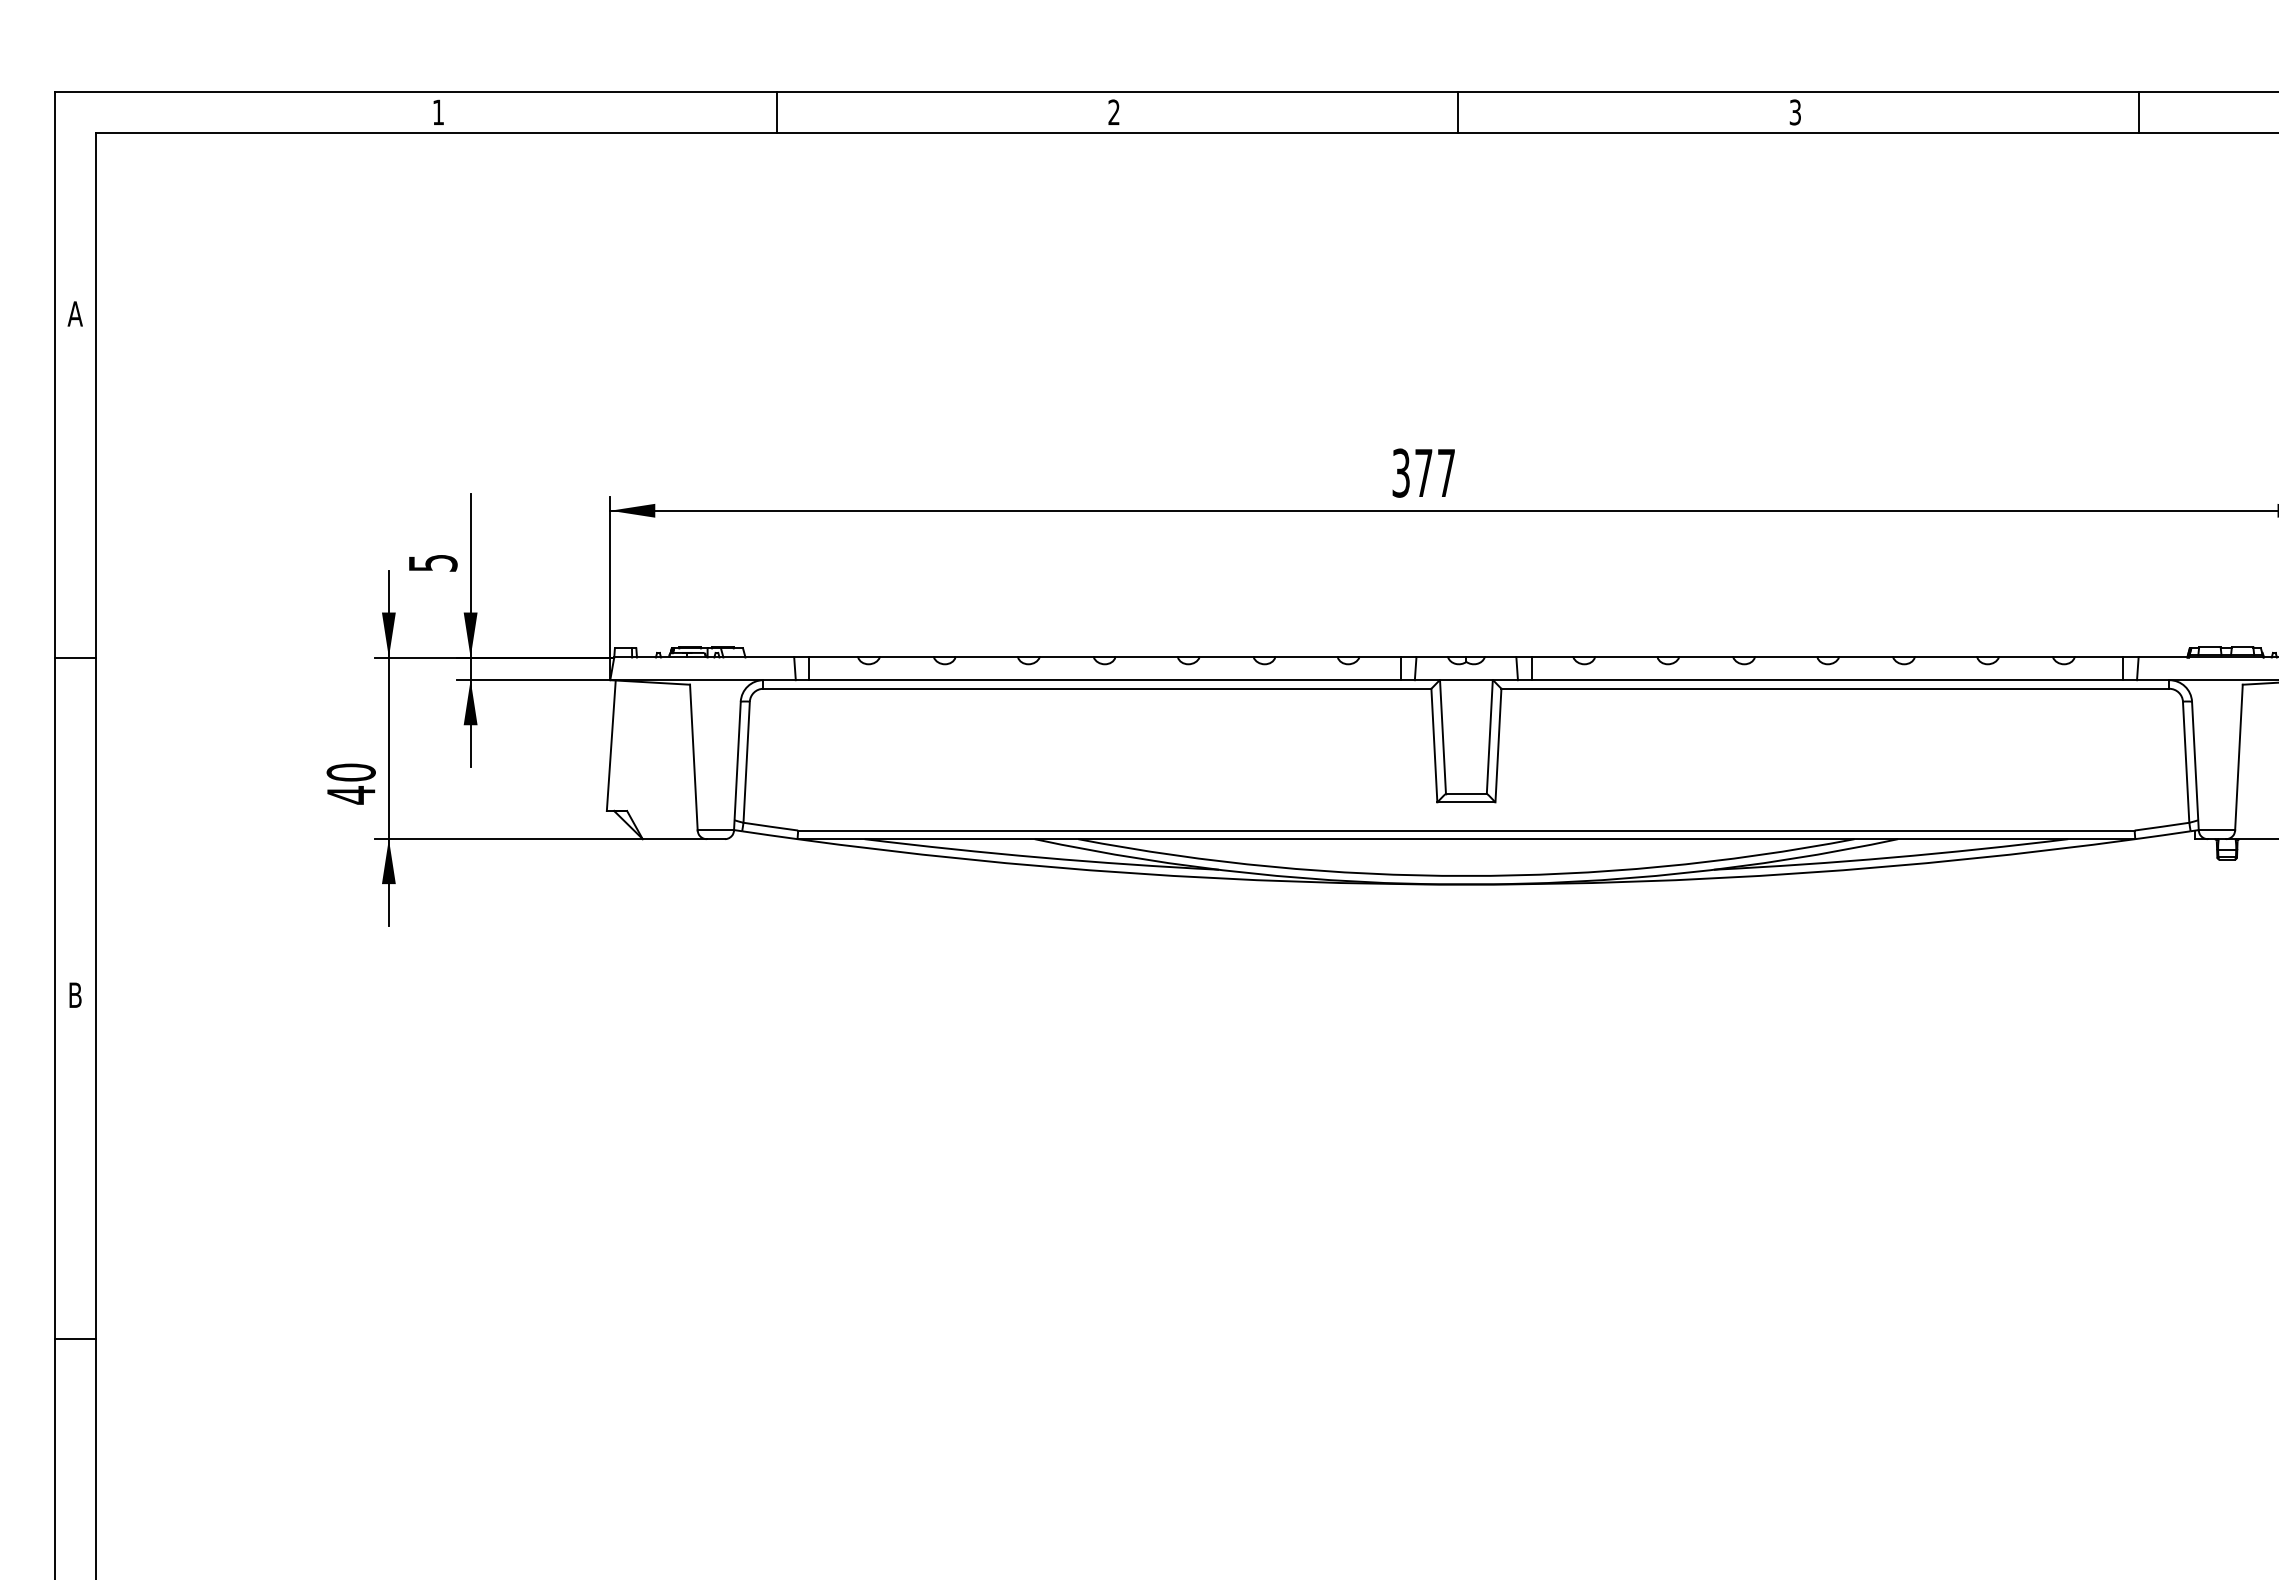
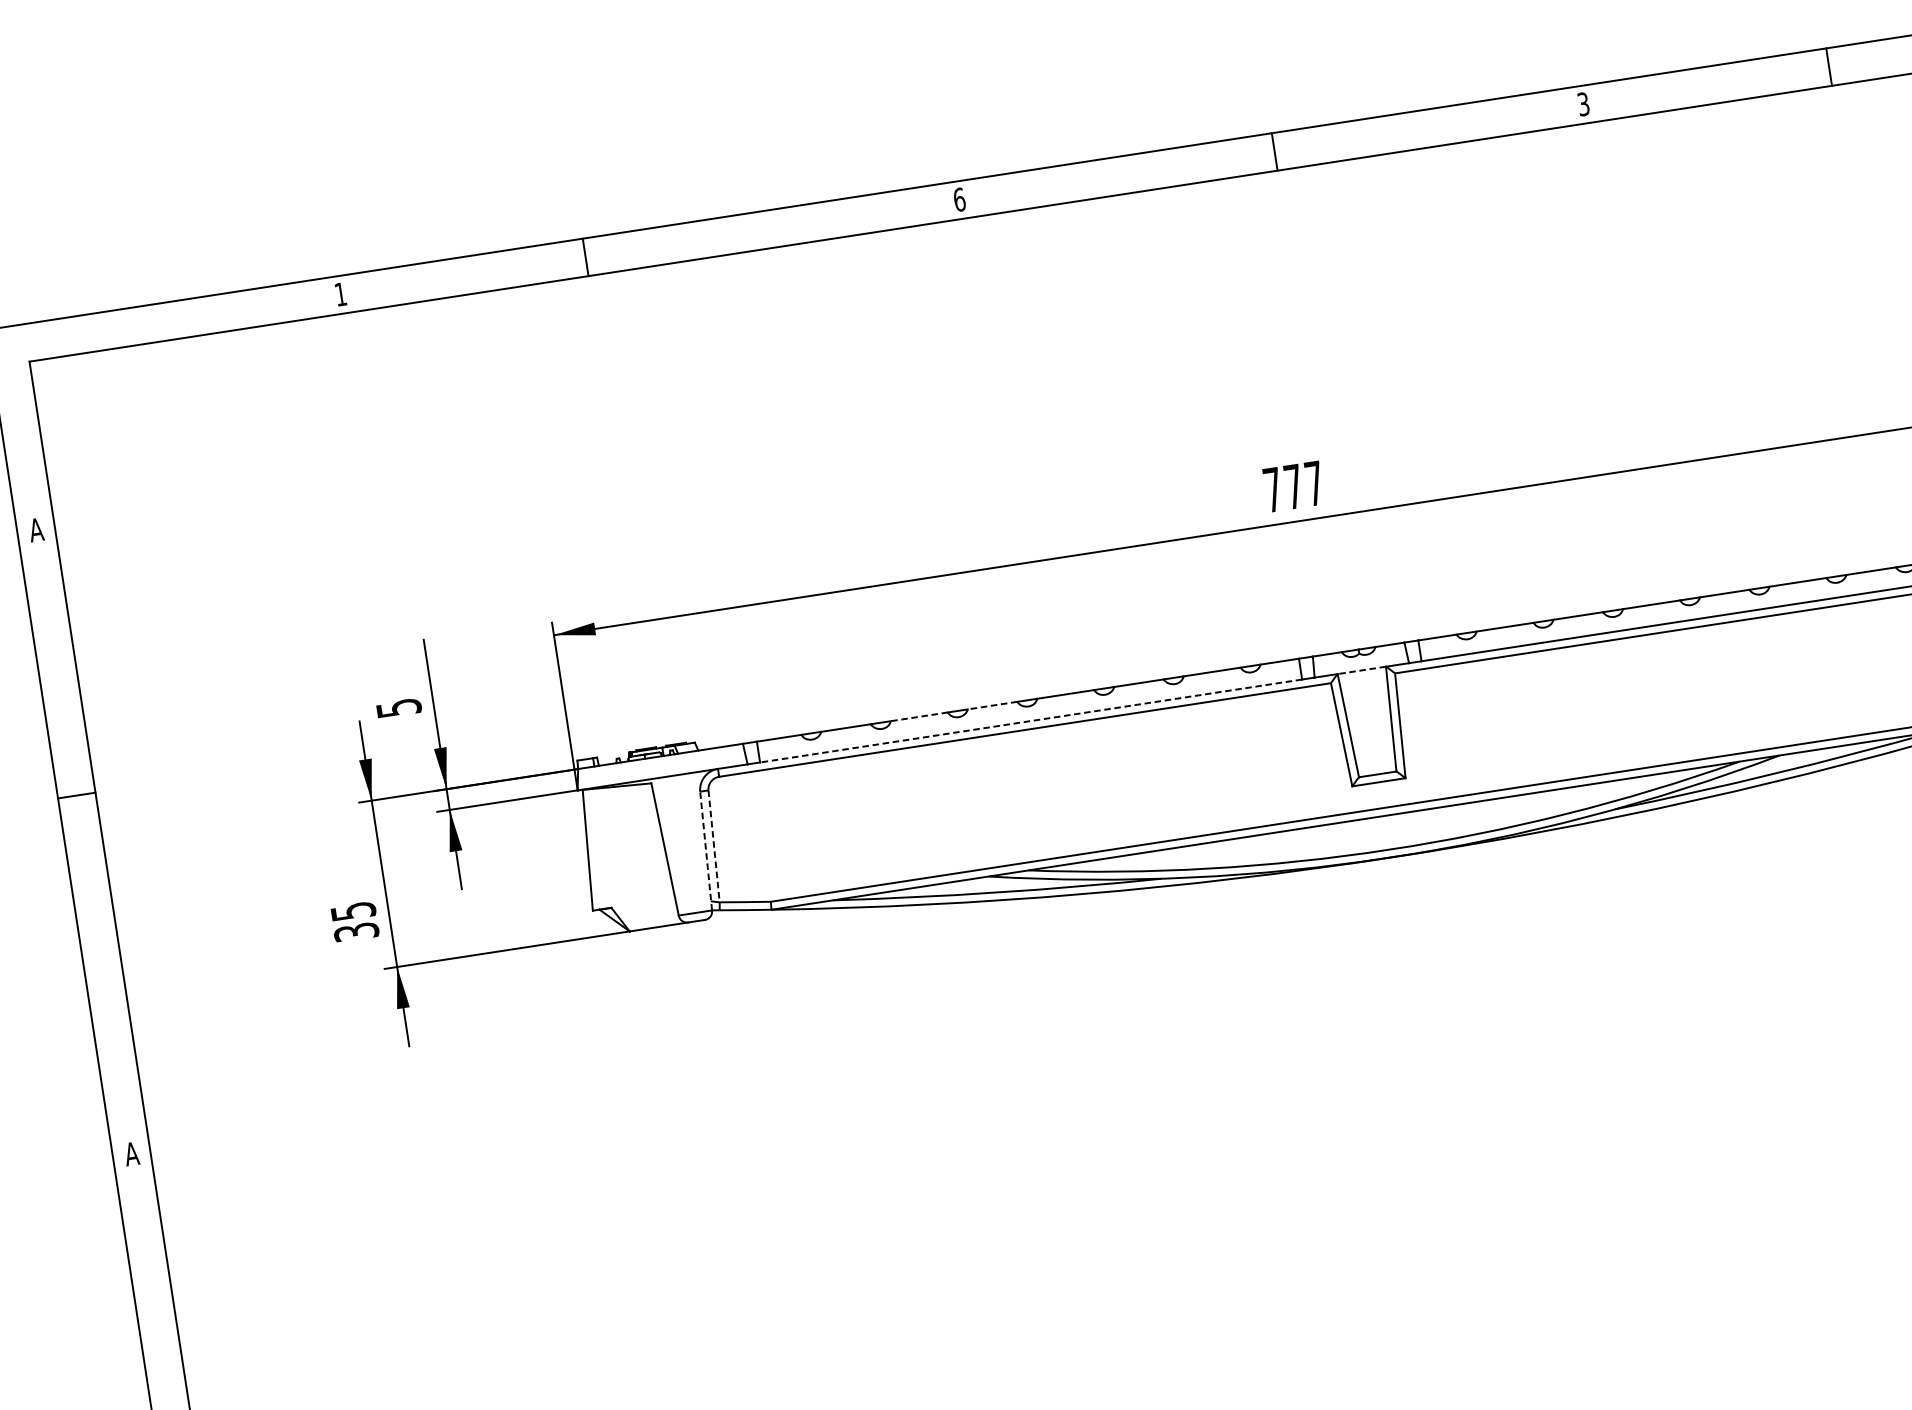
line: (776, 112) -> (585, 257), moved
text: (1114, 112) -> (959, 199), 2 -> 6
line: (2139, 112) -> (1829, 66), moved
text: (1400, 472) -> (1272, 489), 377 -> 777
line: (74, 657) -> (76, 795), moved
line: (986, 657) -> (919, 716), solid -> dashed
line: (1066, 657) -> (992, 705), solid -> dashed
line: (1105, 680) -> (1031, 721), solid -> dashed
line: (1465, 680) -> (1361, 670), solid -> dashed
line: (746, 762) -> (713, 846), solid -> dashed
line: (737, 765) -> (706, 850), solid -> dashed
text: (350, 783) -> (354, 921), 40 -> 35
text: (74, 994) -> (130, 1153), B -> A

